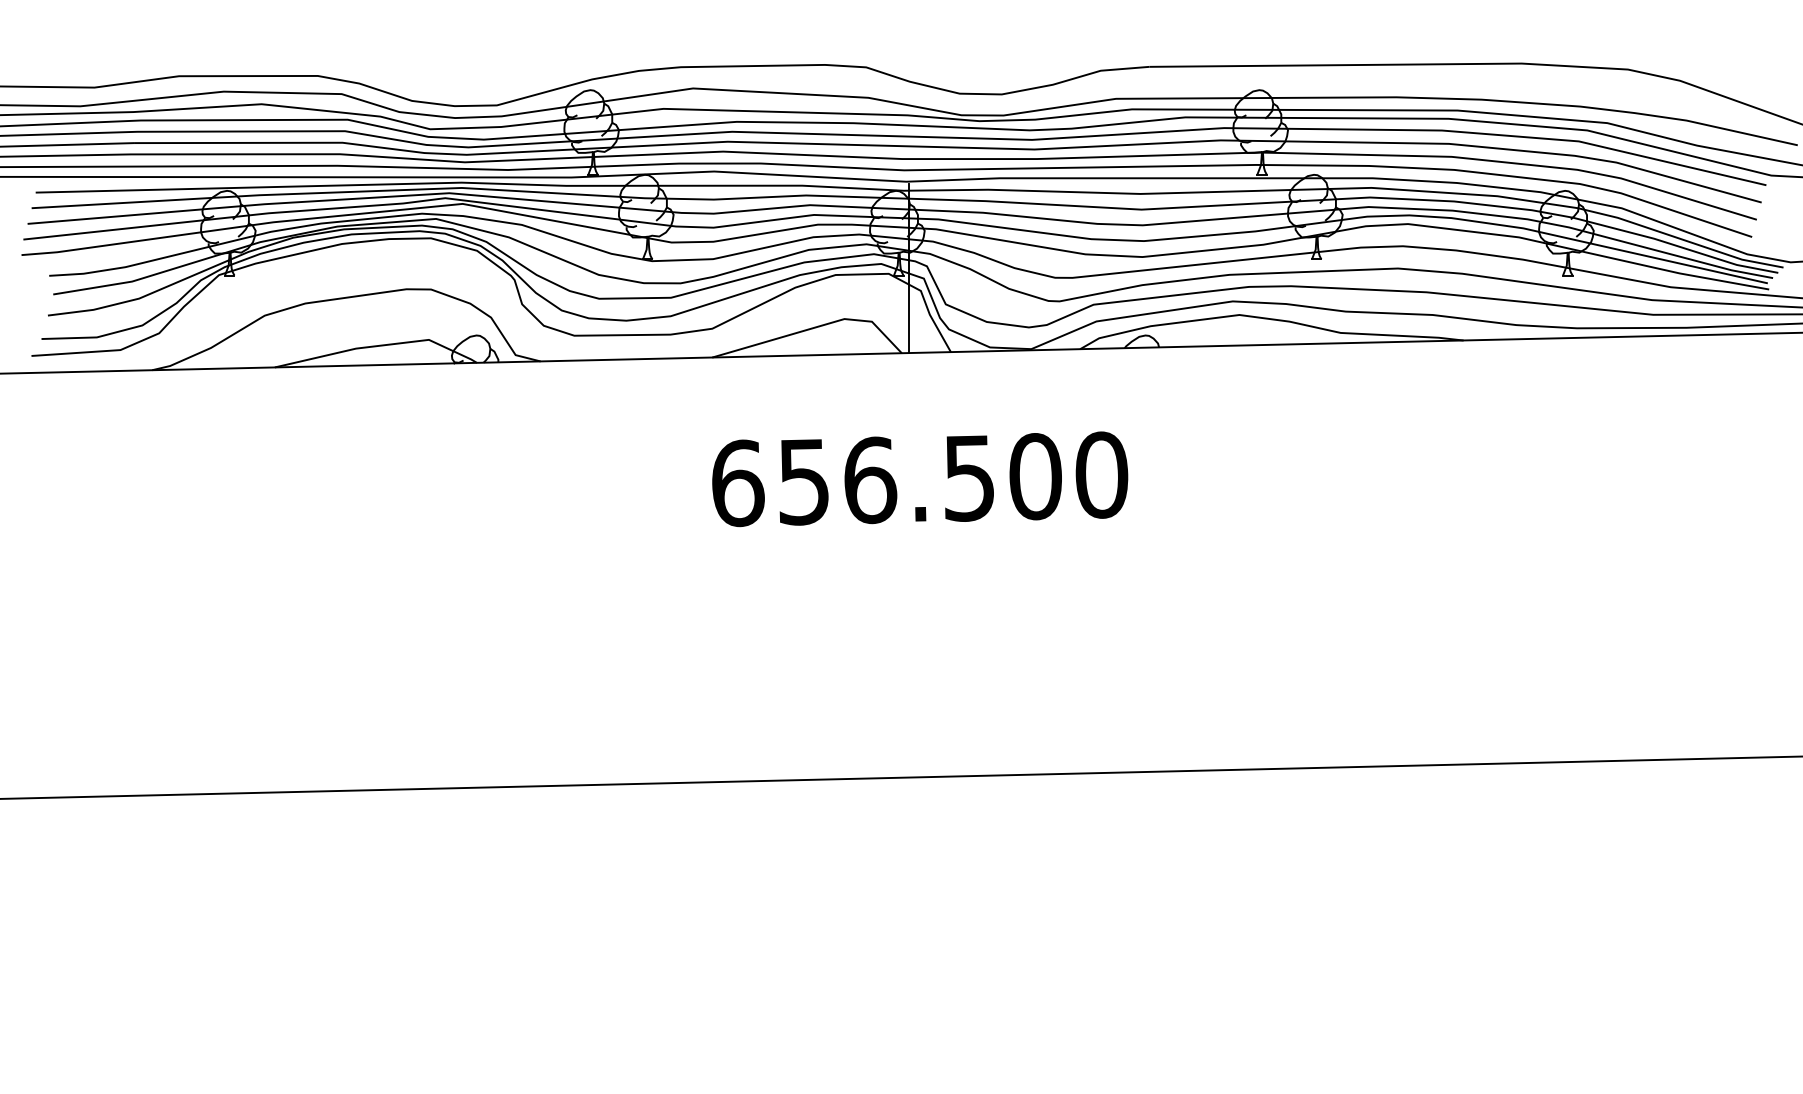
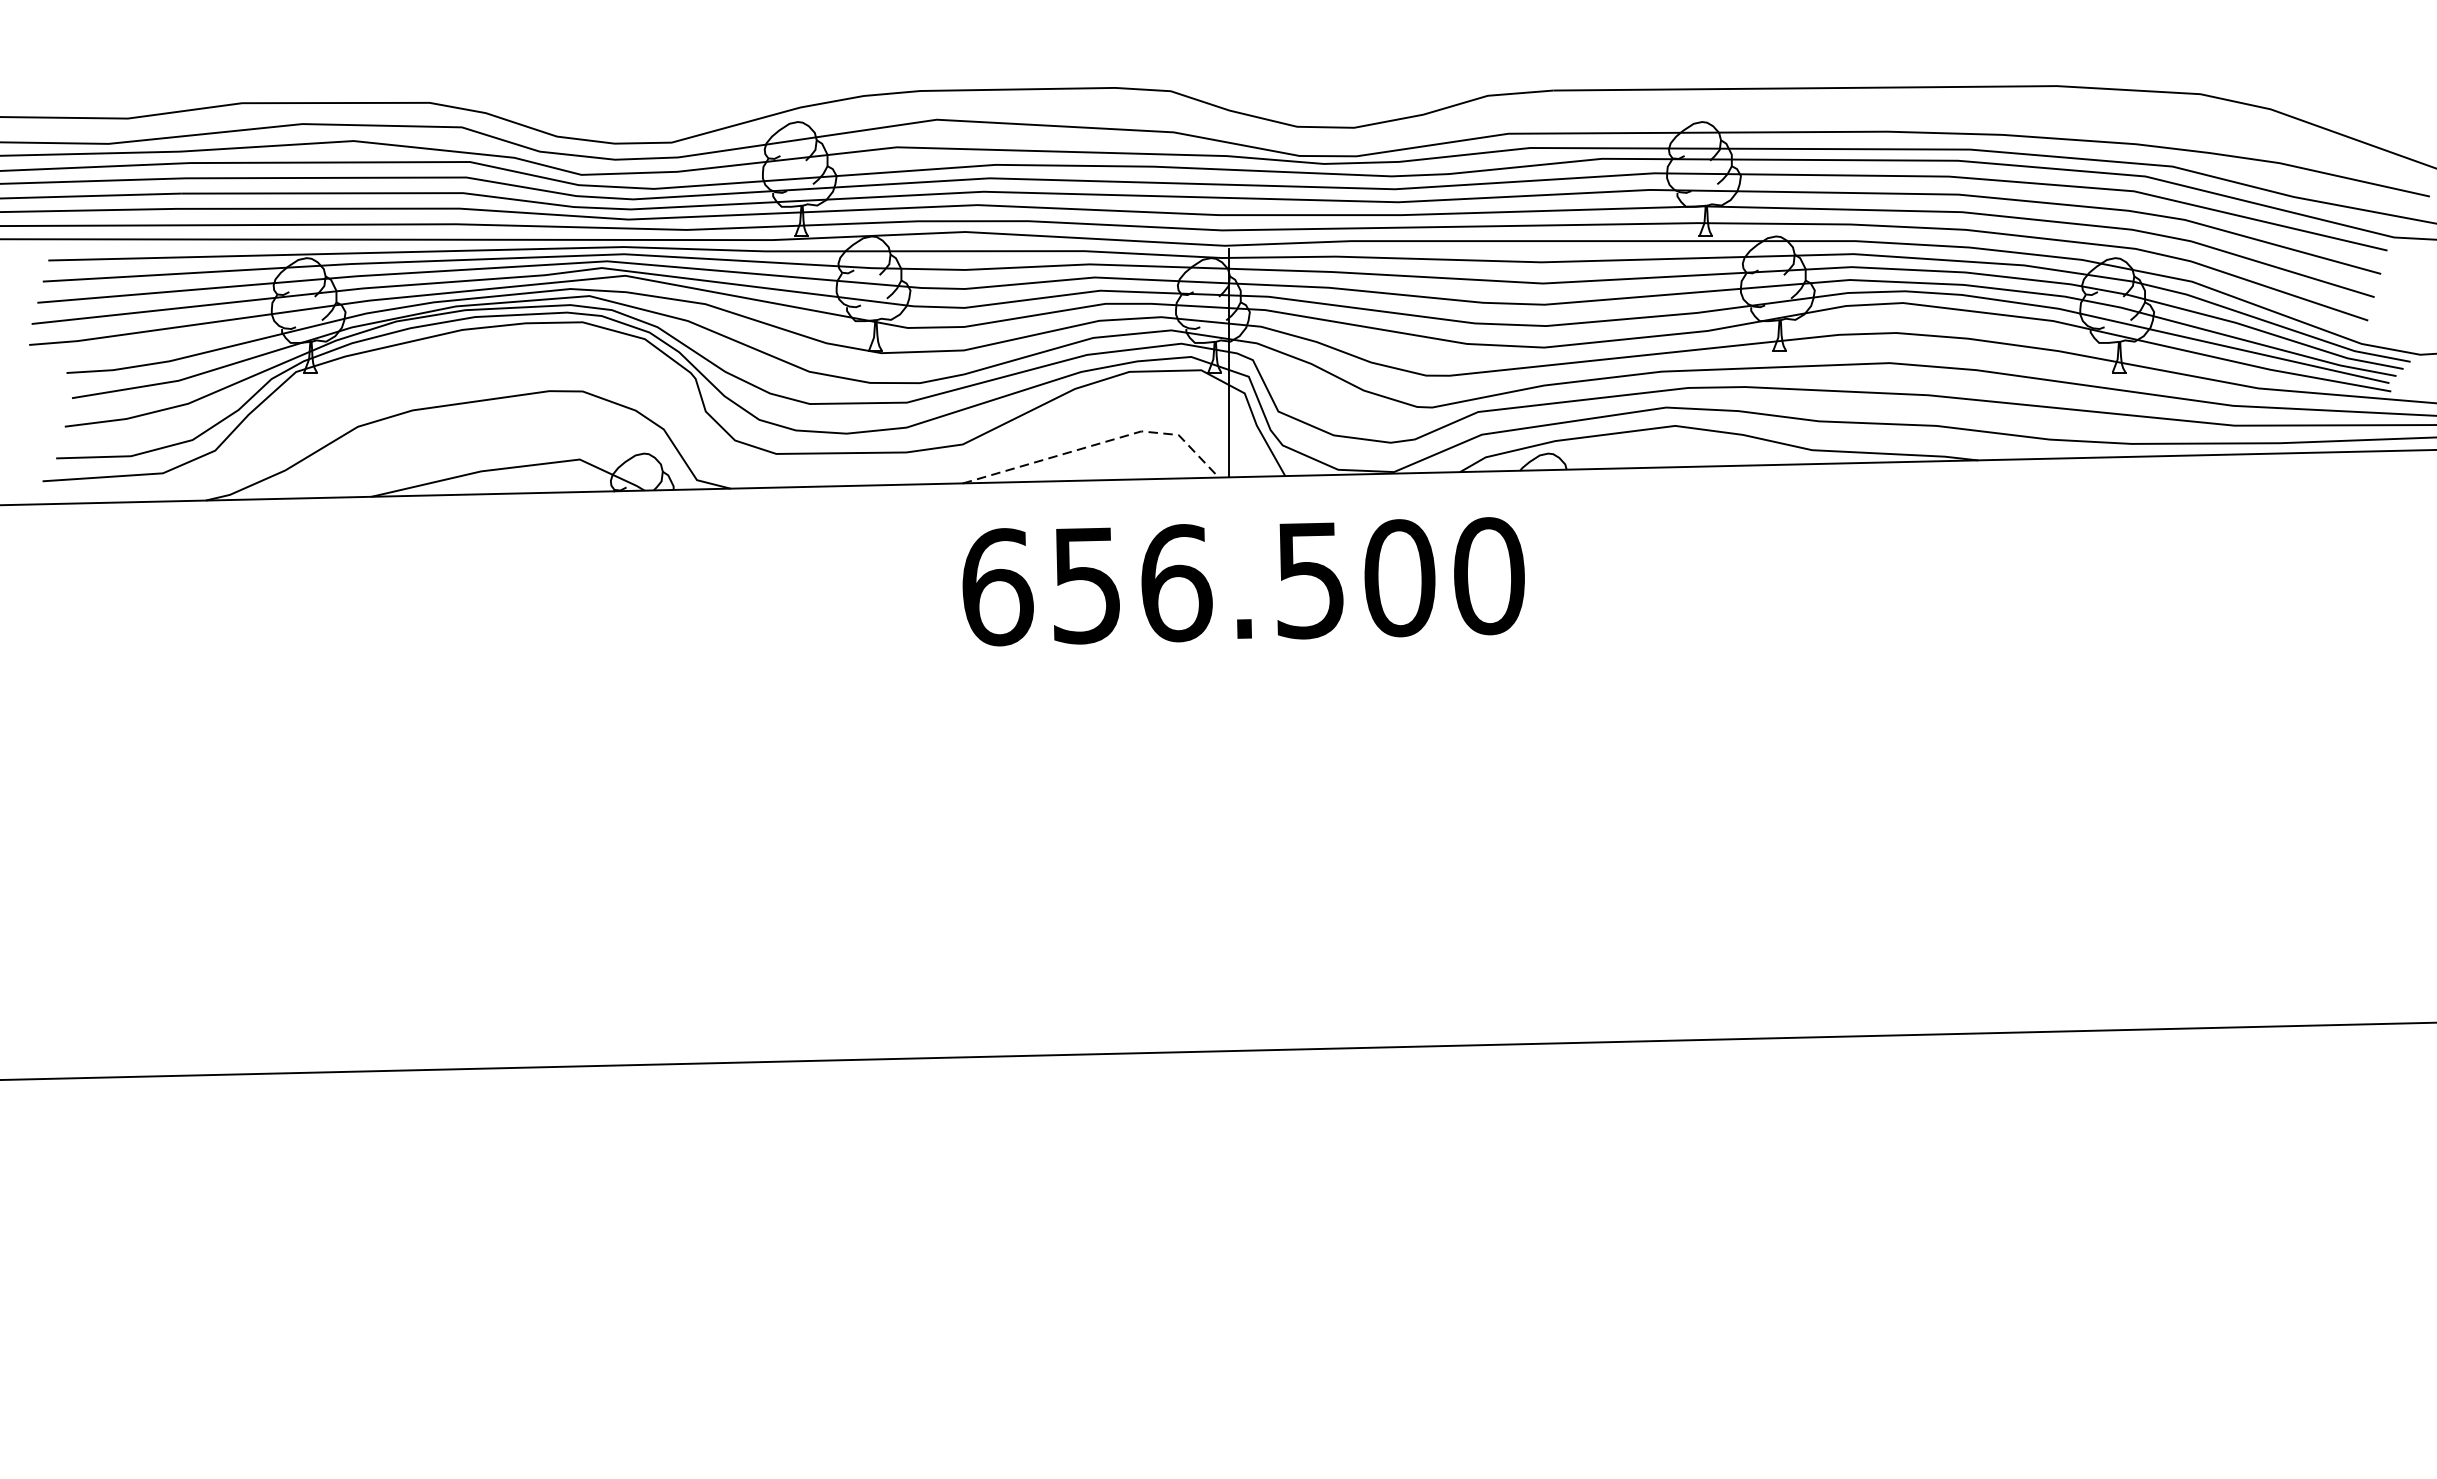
line: (813, 327) -> (1099, 442), solid -> dashed
text: (920, 479) -> (1244, 582), moved

